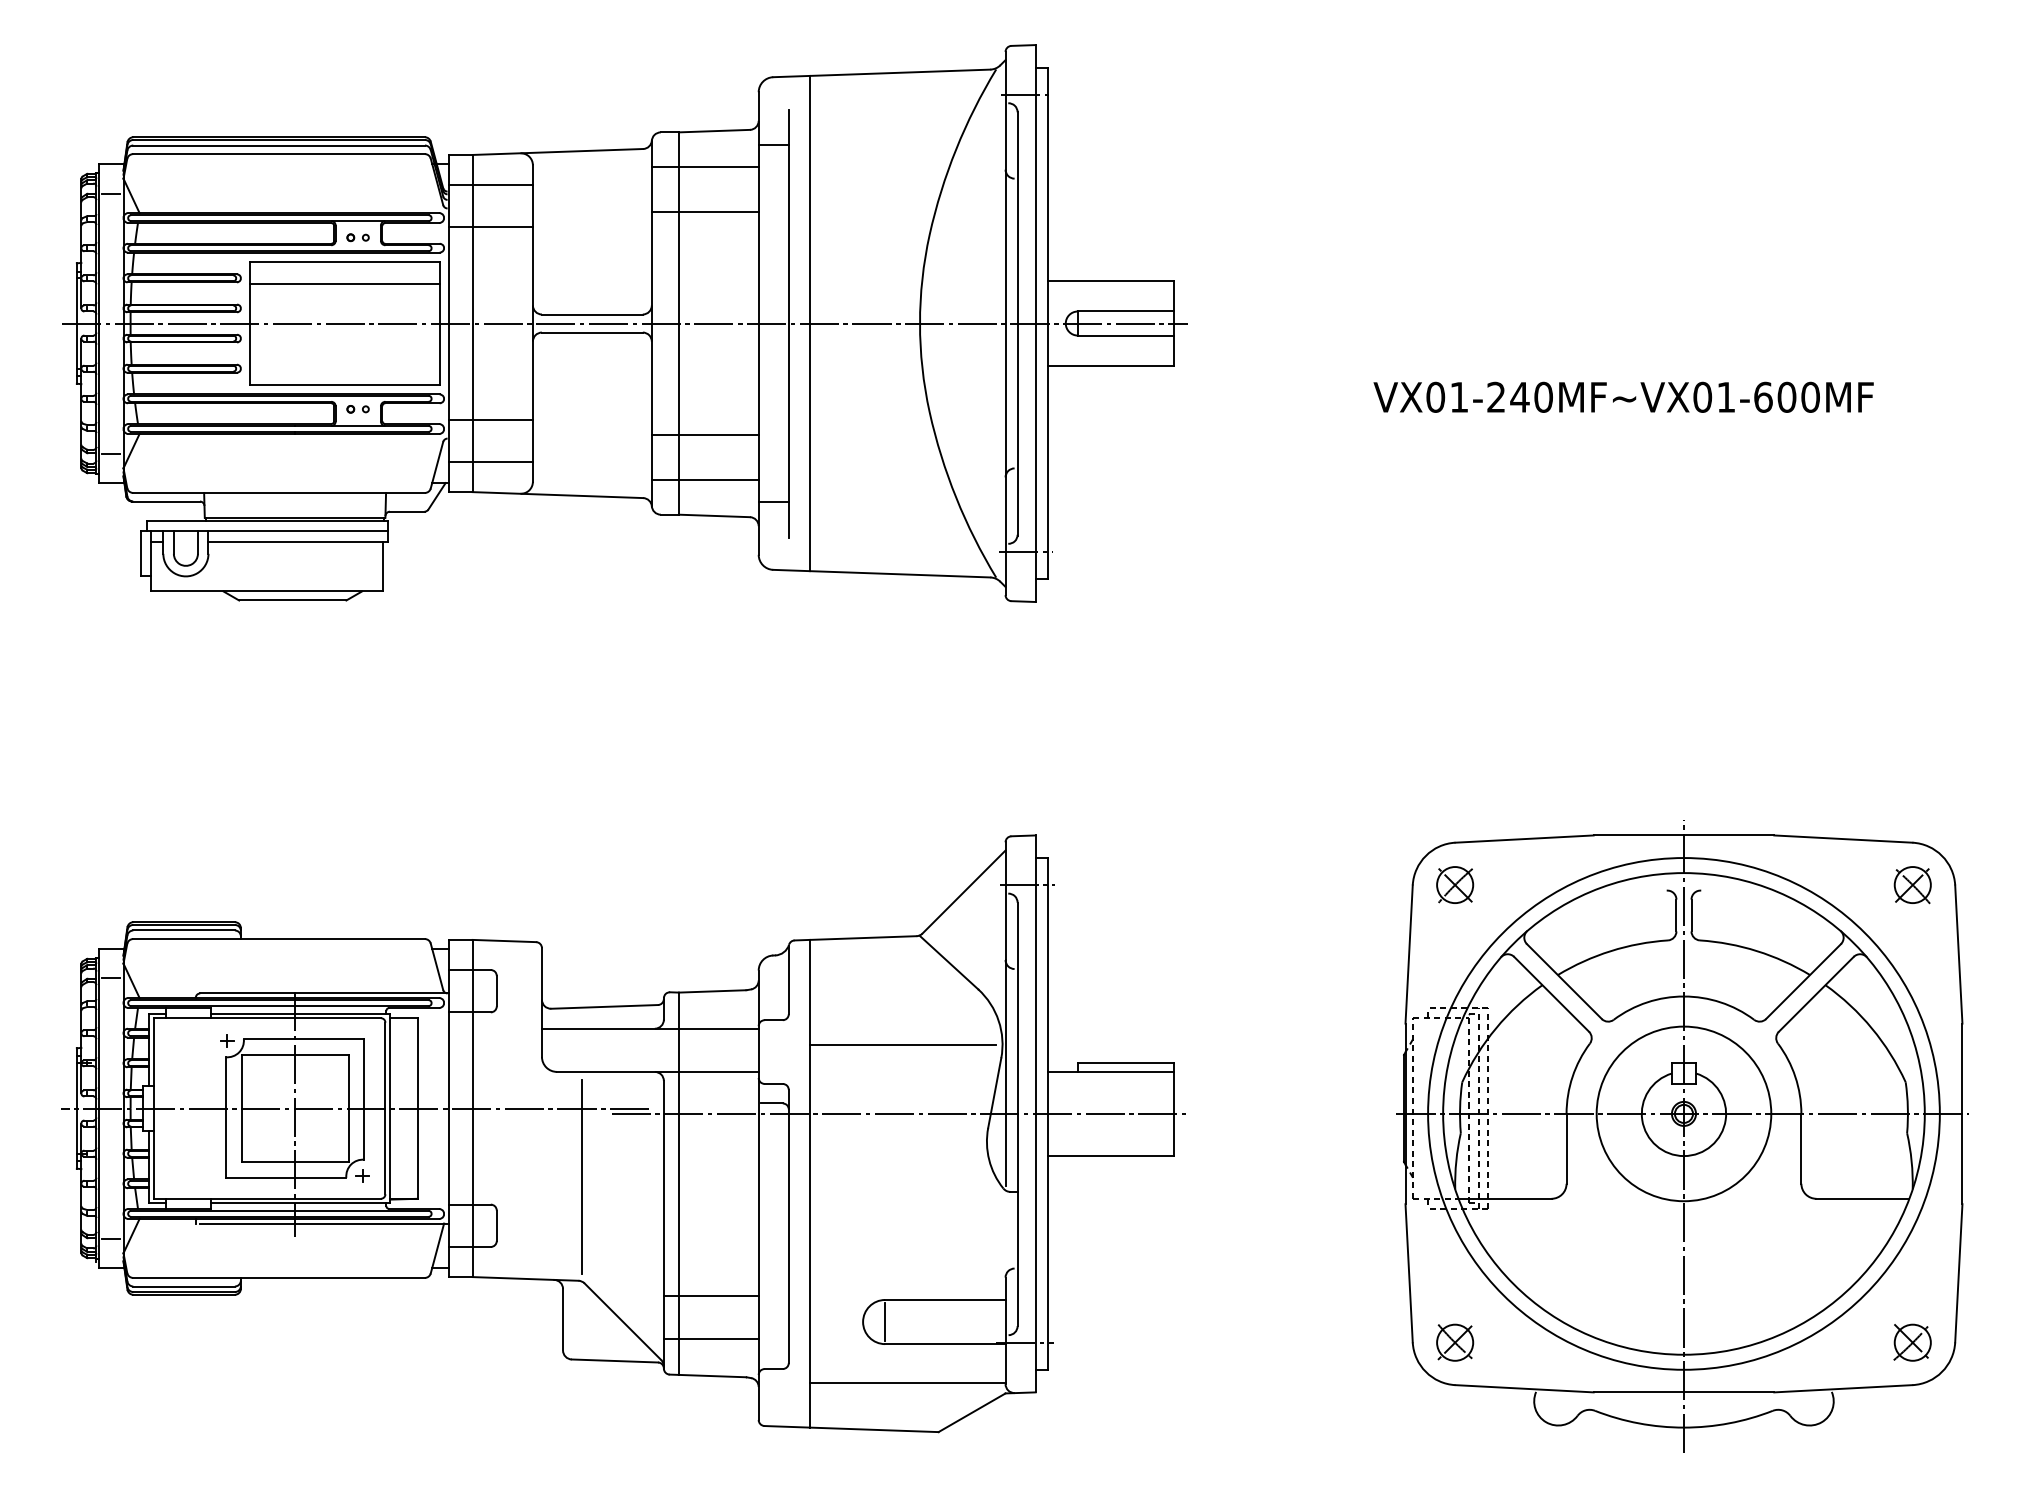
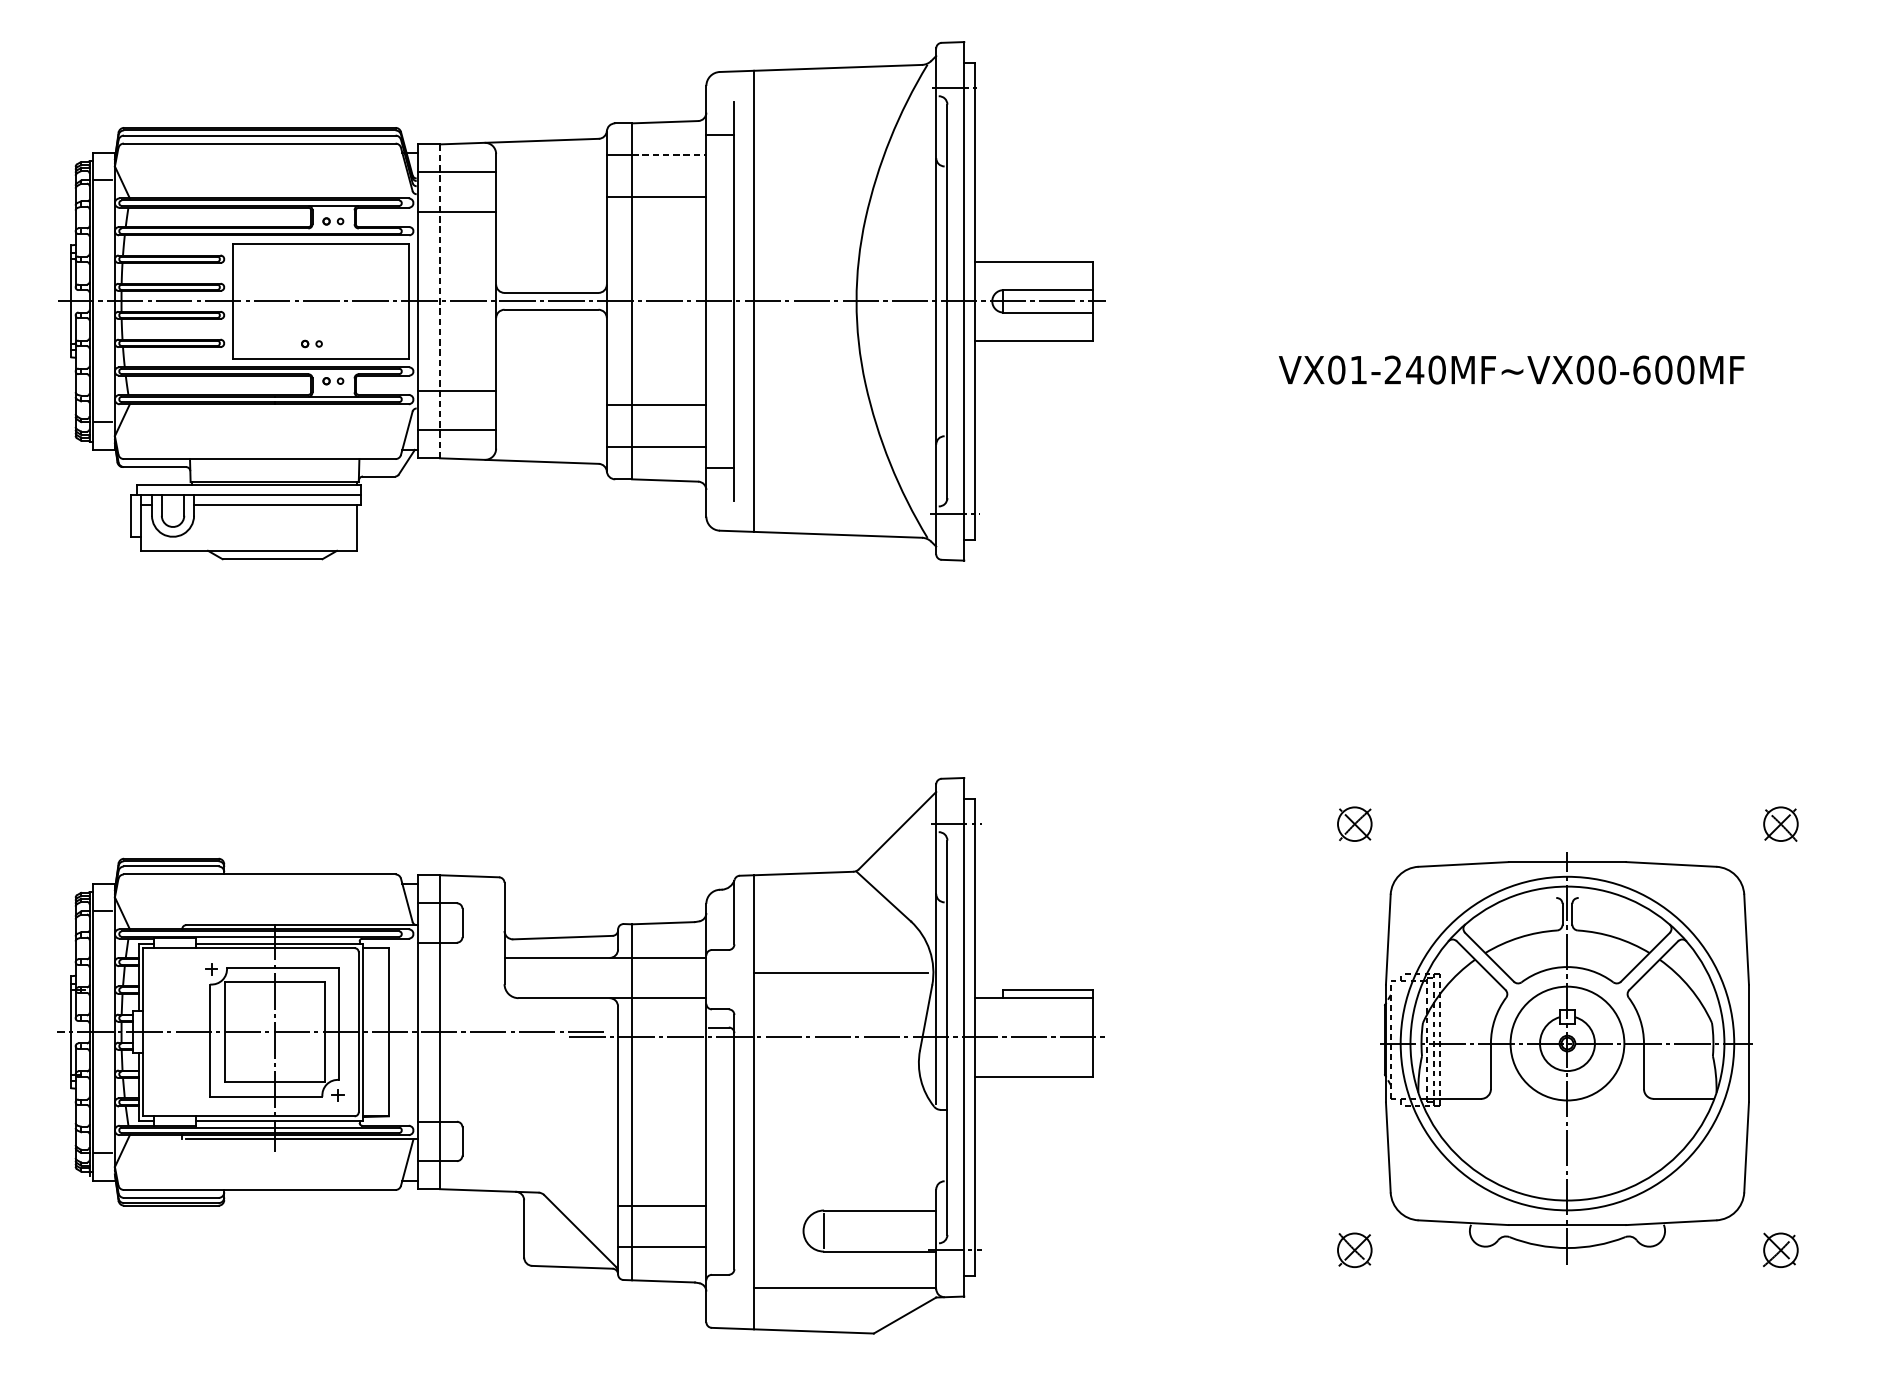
line: (718, 166) -> (668, 155), solid -> dashed
line: (344, 284) -> (320, 265), removed
line: (472, 323) -> (439, 301), solid -> dashed
part: (334, 369) -> (311, 344), added
text: (1726, 396) -> (1607, 369), VX01-240MF~VX01-600MF -> VX01-240MF~VX00-600MF
part: (1682, 1136) -> (1566, 1058), size x0.7
line: (582, 1176) -> (542, 1095), removed

